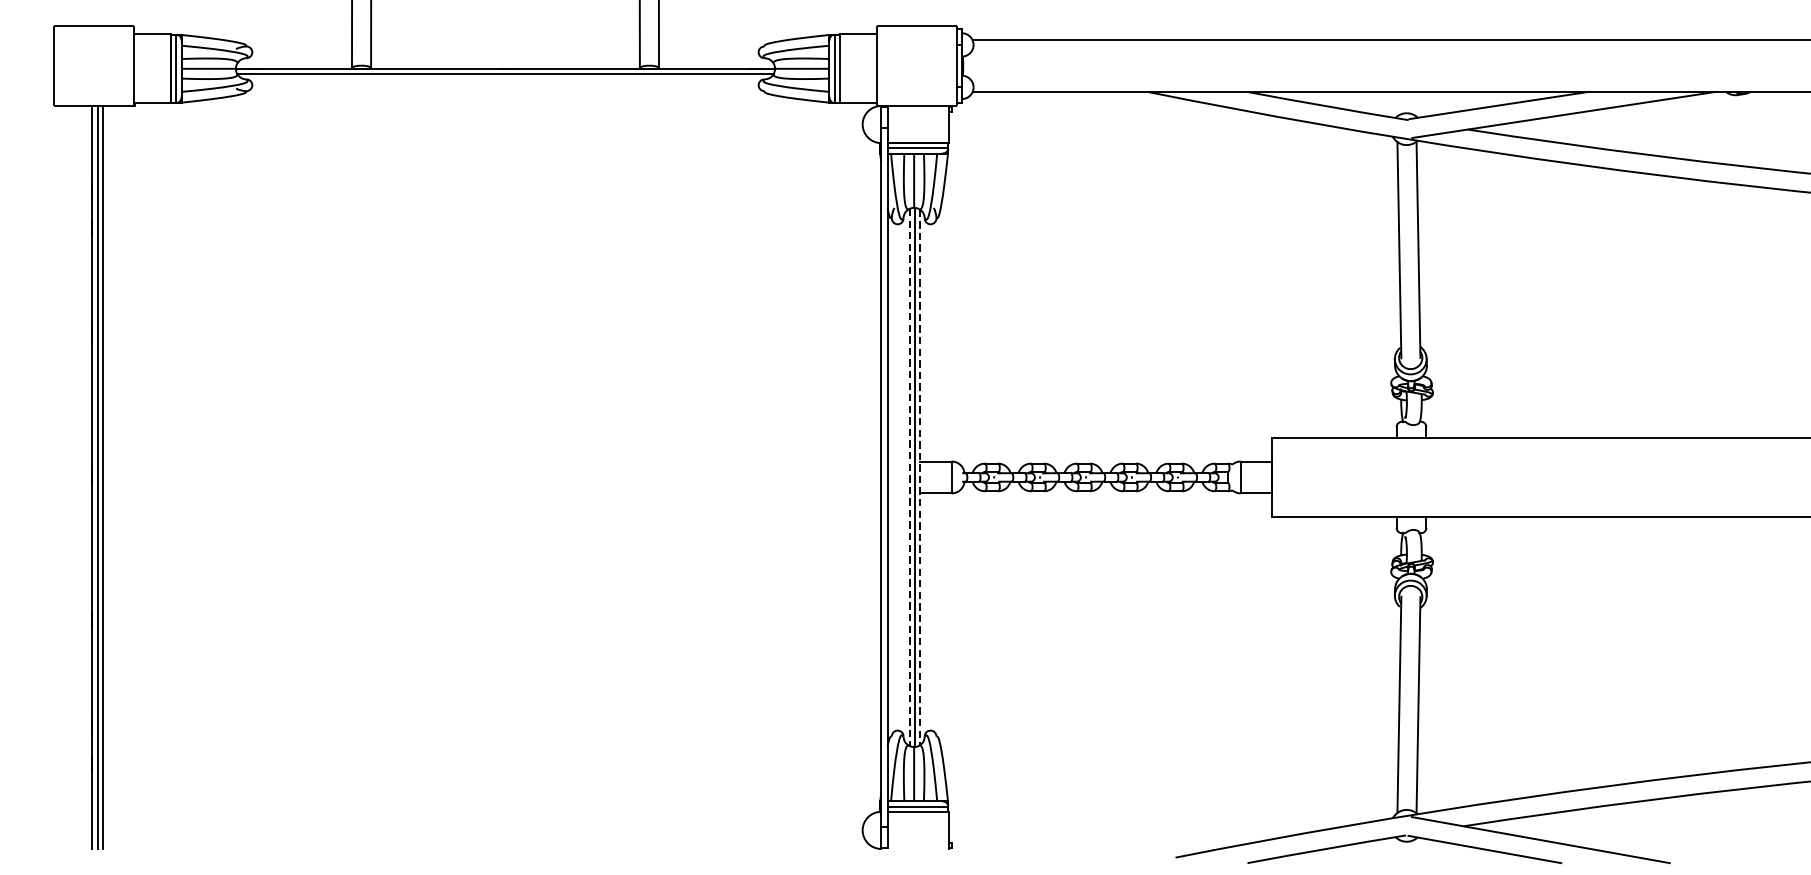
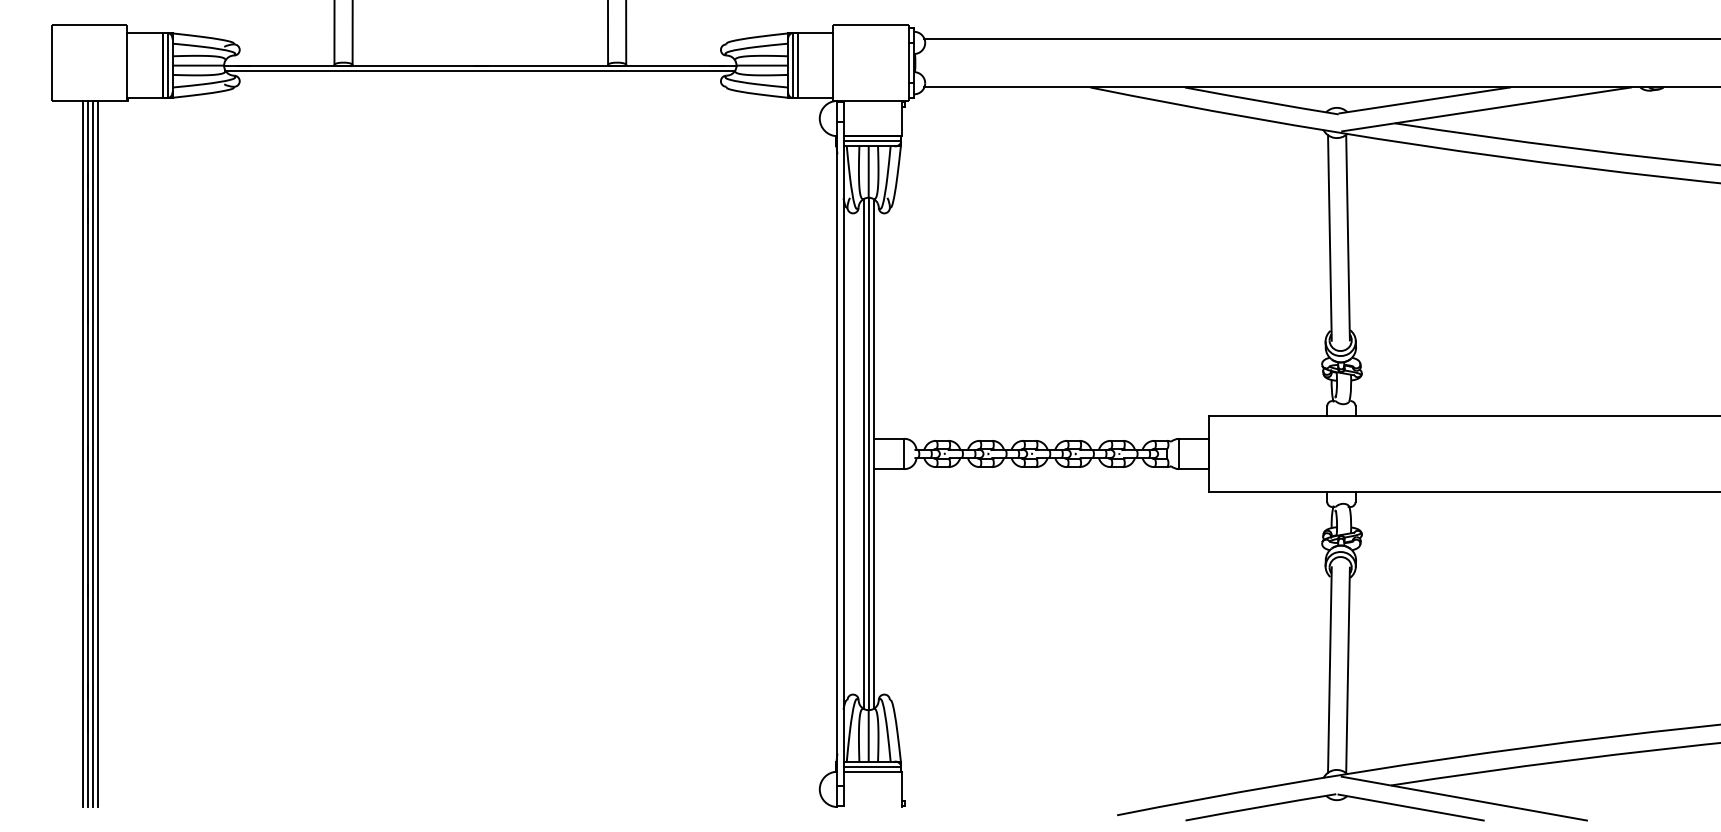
line: (86, 476) -> (82, 453), added
line: (909, 478) -> (864, 454), dashed -> solid
line: (920, 478) -> (874, 454), dashed -> solid

